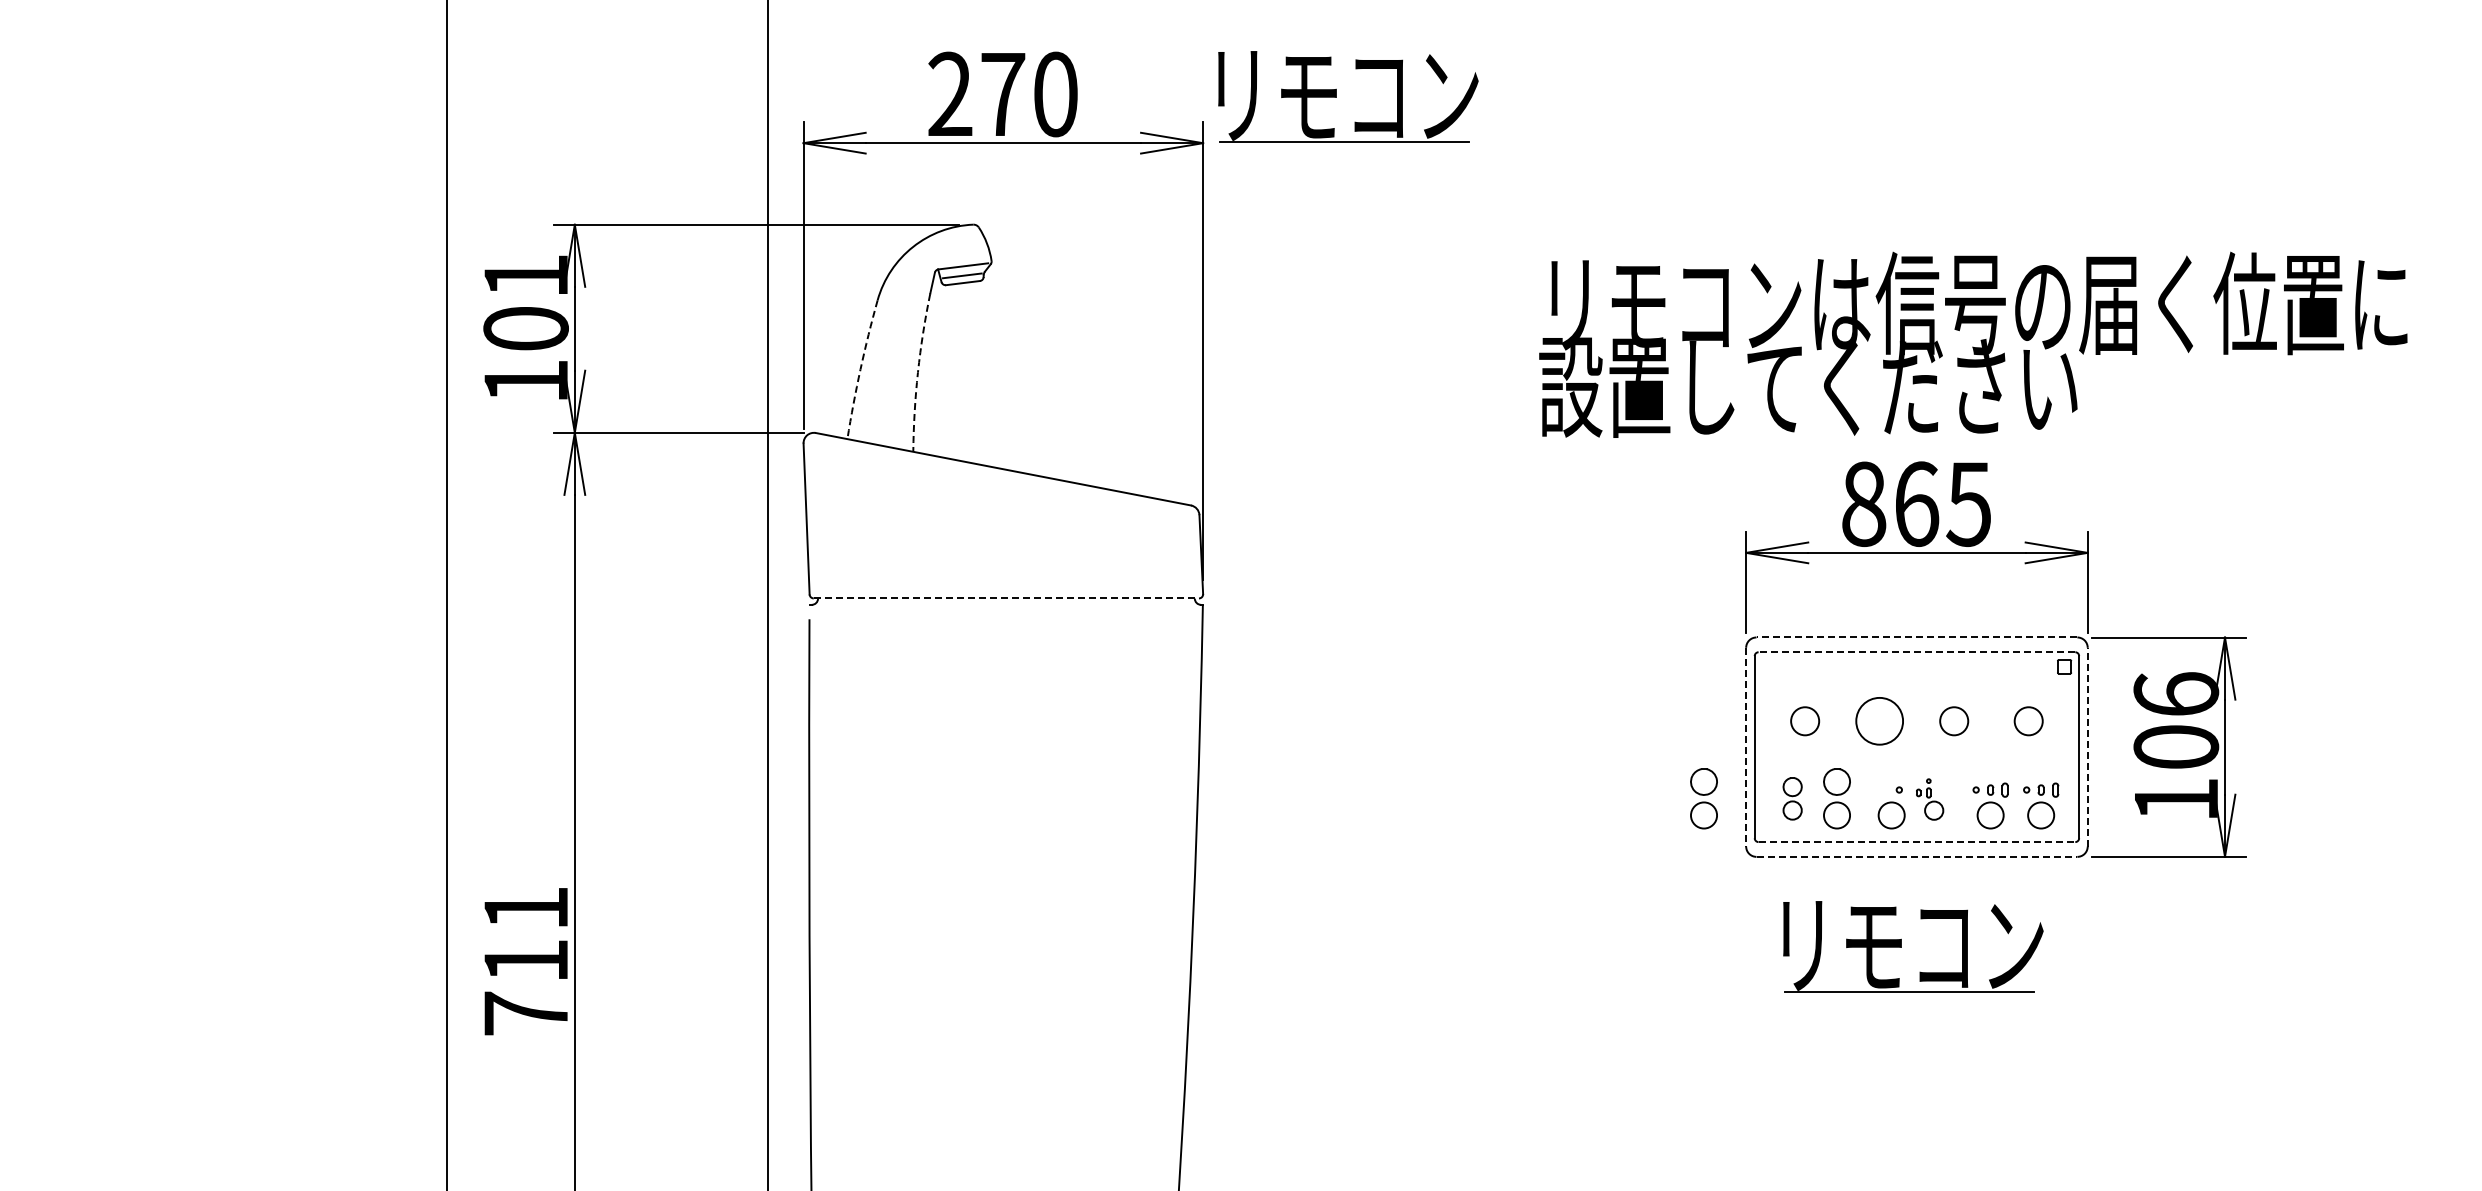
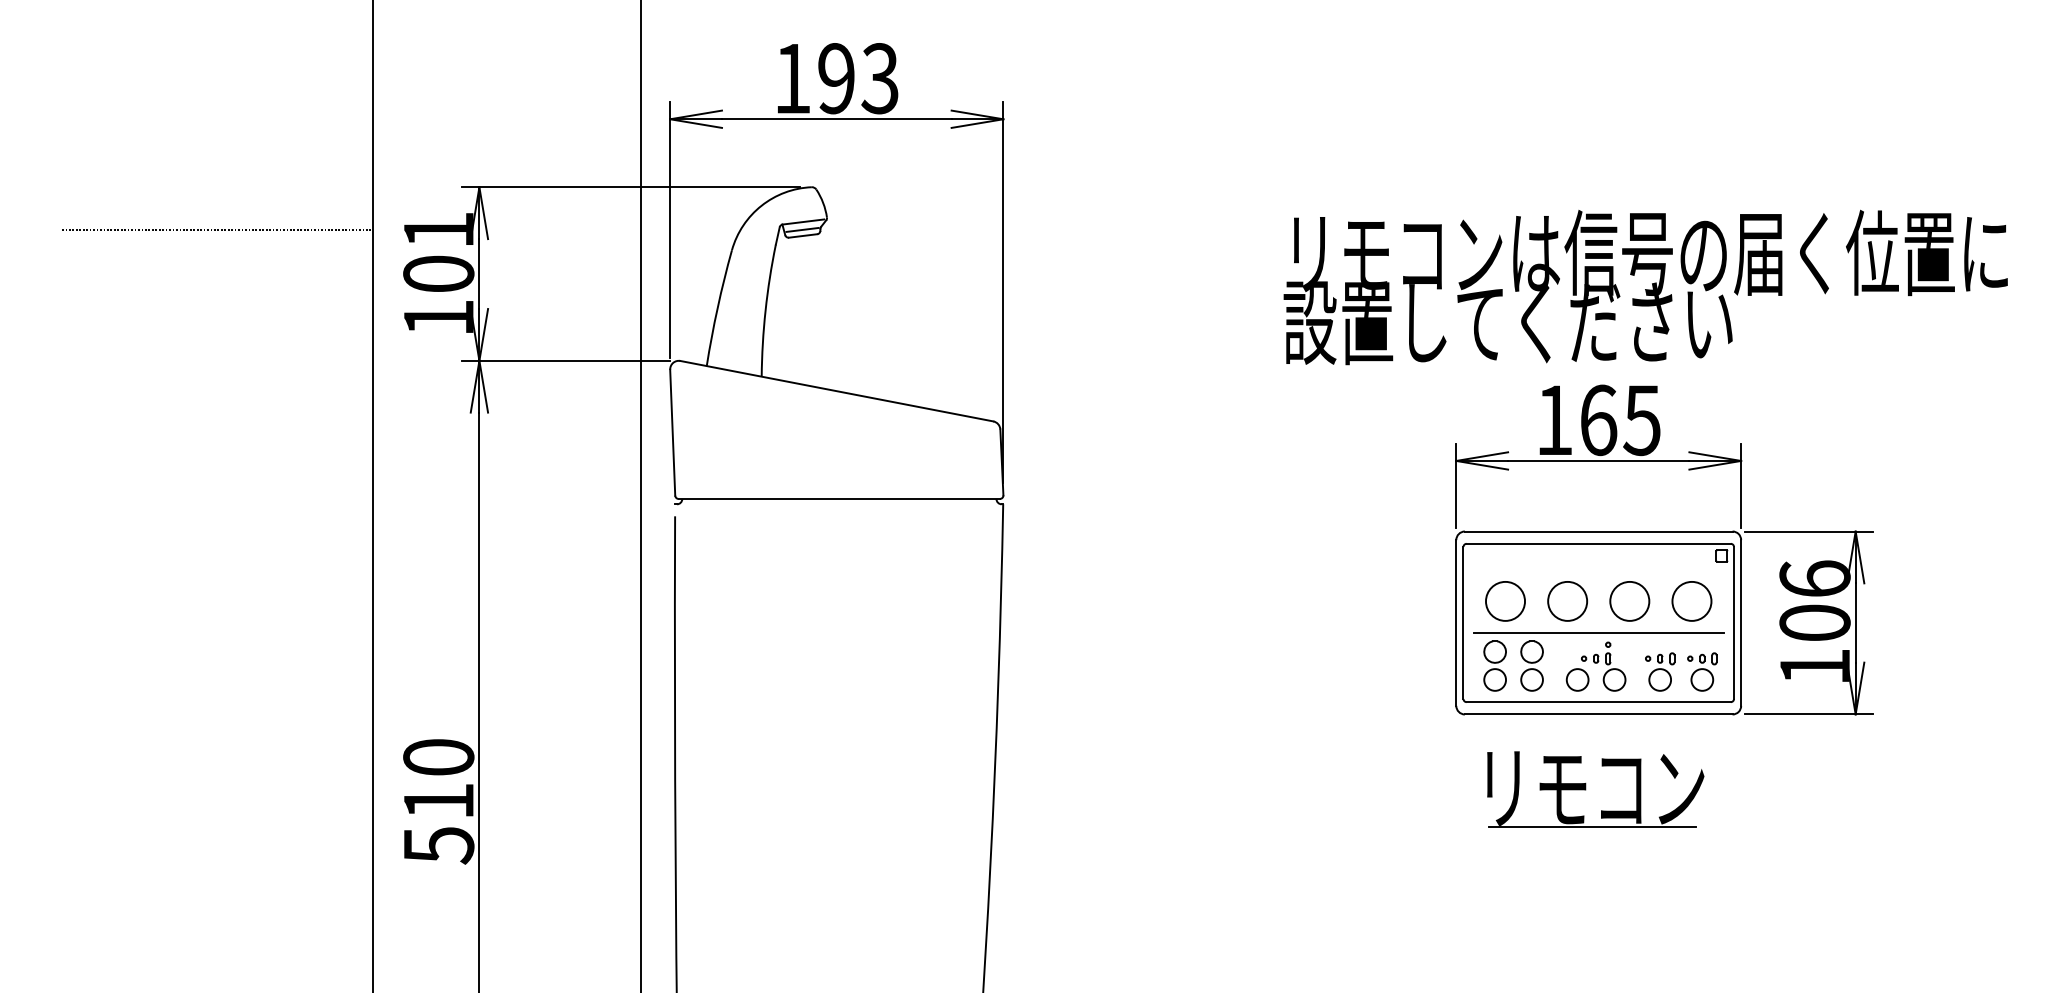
text: (1002, 94) -> (836, 78), 270 -> 193
part: (1336, 96) -> (1114, 80), removed
line: (260, 275) -> (217, 229), added
arc: (860, 369) -> (717, 308), dashed -> solid
arc: (917, 372) -> (765, 310), dashed -> solid
text: (1864, 504) -> (1554, 420), 865 -> 165
line: (1006, 598) -> (839, 499), dashed -> solid
line: (1916, 637) -> (1598, 531), dashed -> solid
line: (1916, 652) -> (1598, 544), dashed -> solid
circle: (1804, 720) -> (1504, 600), size x1.67
circle: (1953, 720) -> (1629, 600), size x1.67
circle: (2028, 720) -> (1691, 600), size x1.67
line: (2087, 746) -> (1740, 622), dashed -> solid
line: (1746, 747) -> (1456, 623), dashed -> solid
line: (1916, 759) -> (1598, 633), added
part: (1703, 798) -> (1420, 665), removed
part: (1792, 798) -> (1494, 665), size x1.43
part: (1929, 799) -> (1609, 666), size x1.43
line: (1917, 842) -> (1599, 702), dashed -> solid
line: (1917, 856) -> (1599, 714), dashed -> solid
text: (525, 961) -> (438, 801), 711 -> 510

